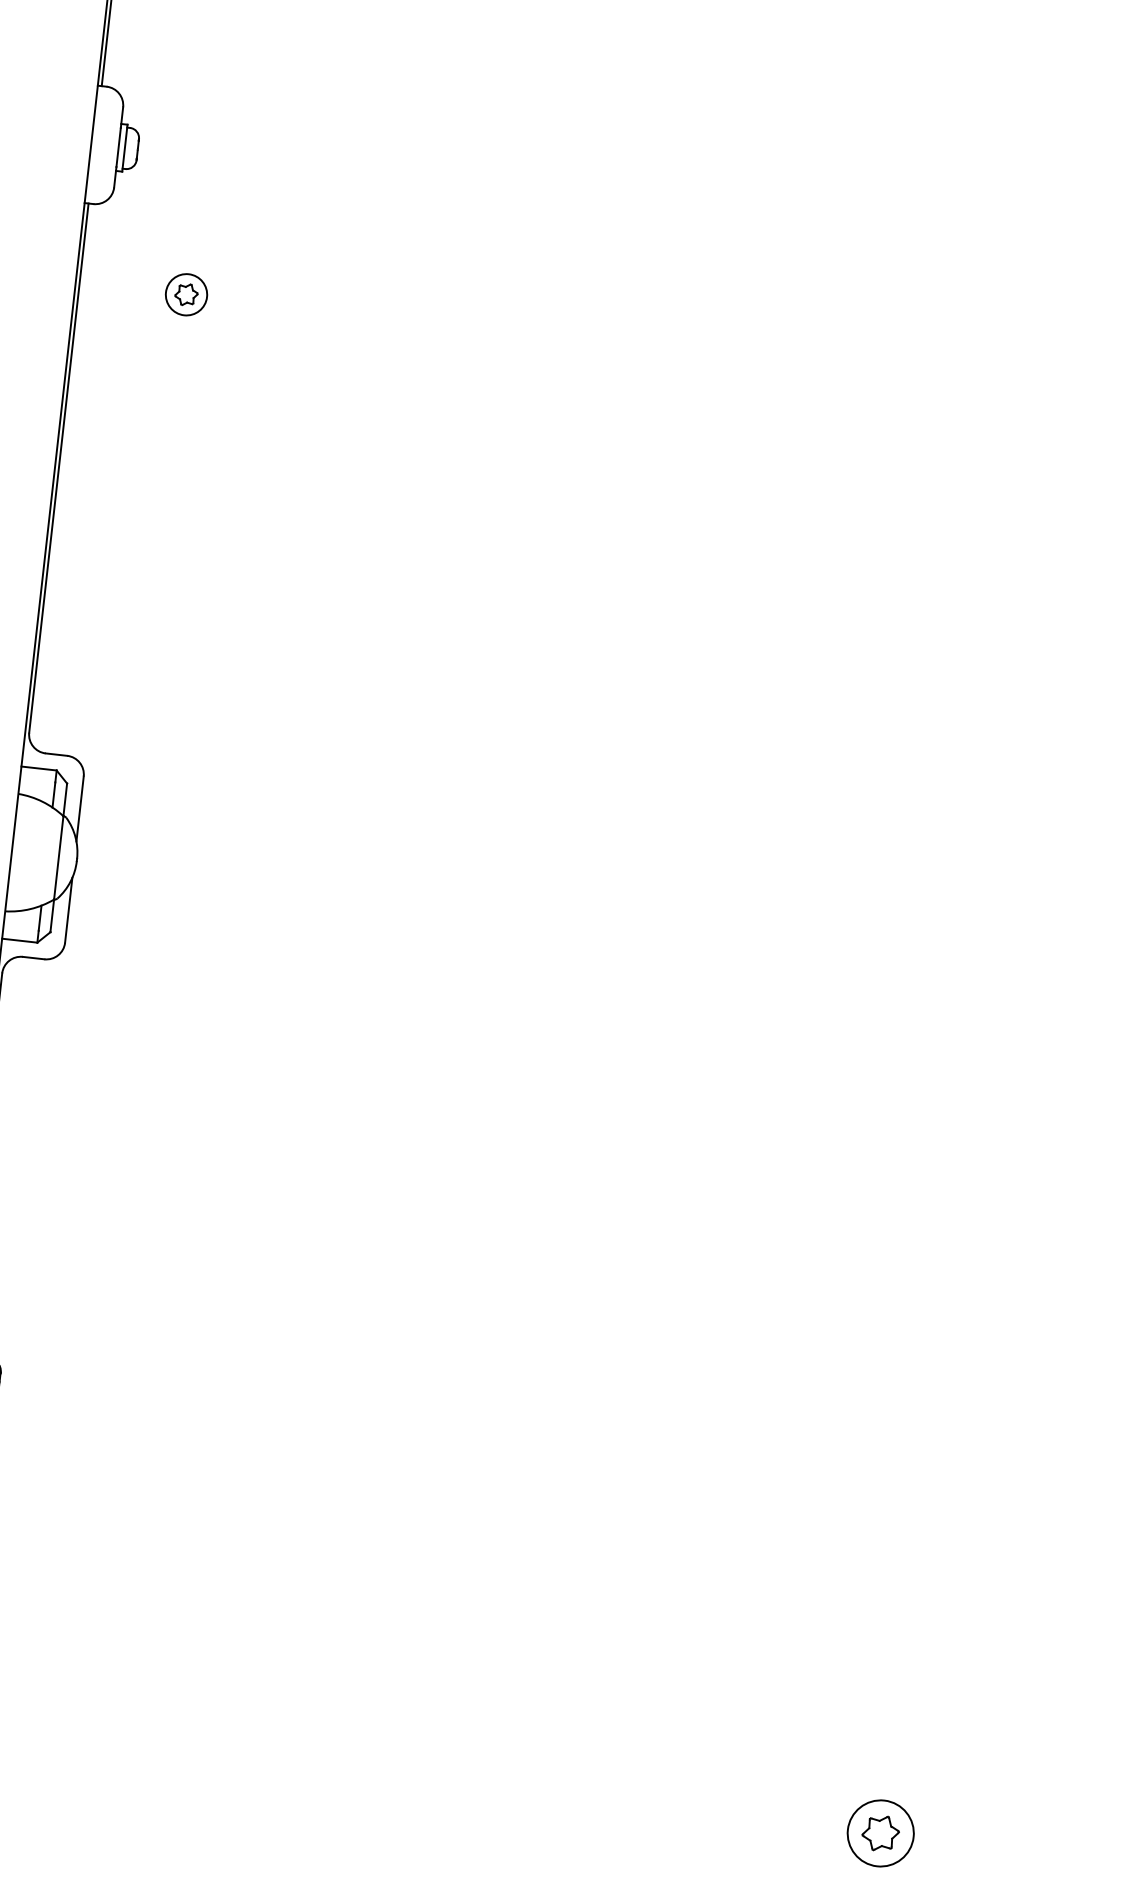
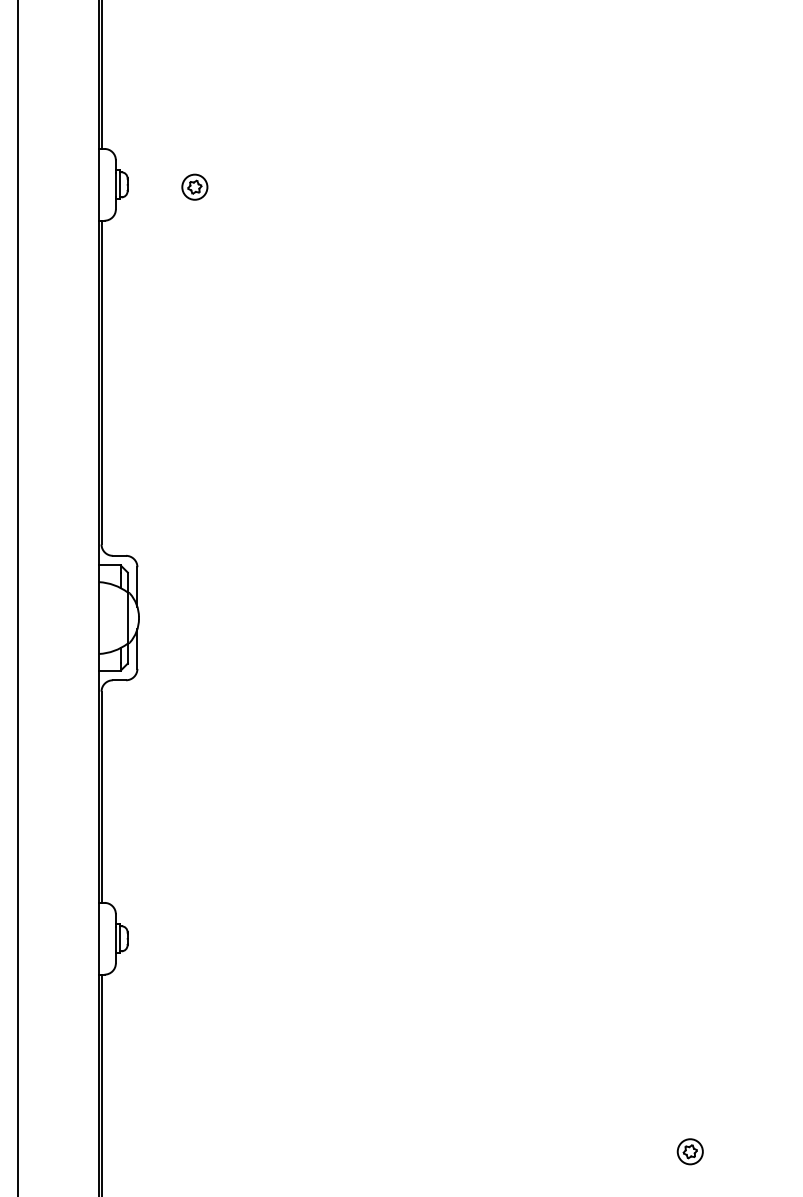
part: (186, 293) -> (194, 186), moved
part: (879, 1832) -> (689, 1151), size x0.62

